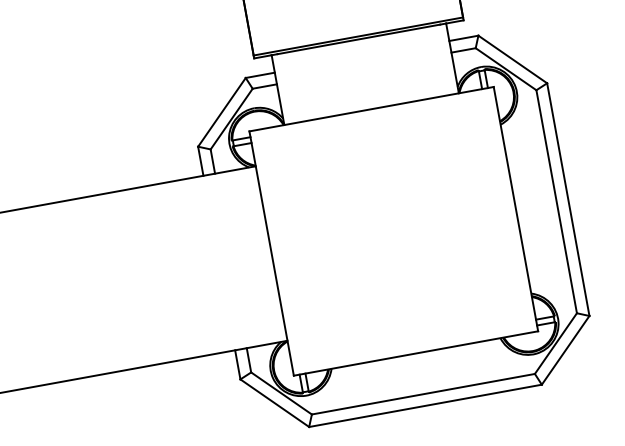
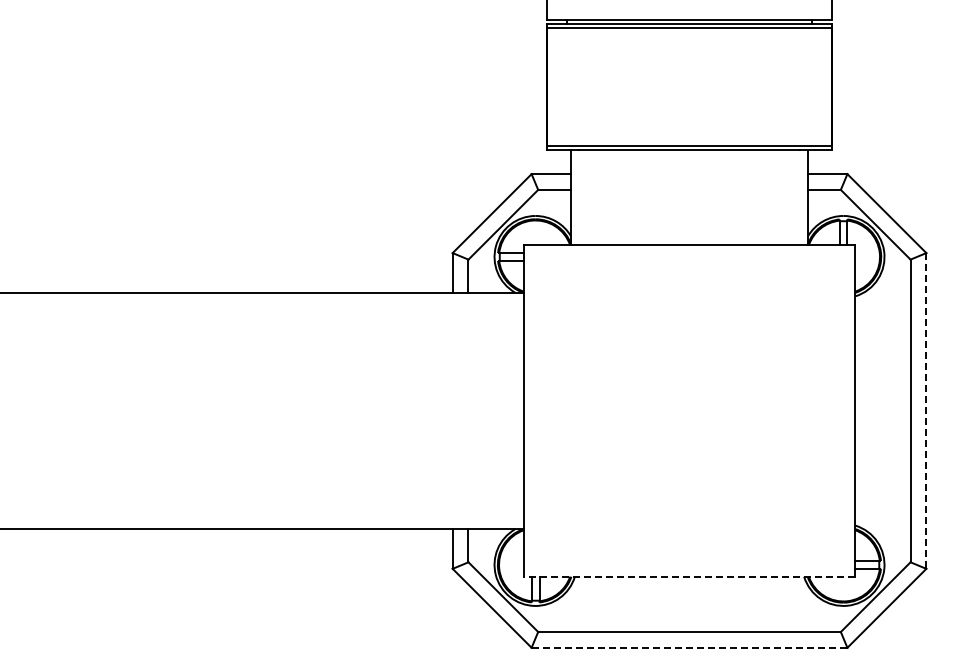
line: (568, 199) -> (926, 410), solid -> dashed
line: (415, 353) -> (689, 576), solid -> dashed
line: (425, 405) -> (689, 647), solid -> dashed

